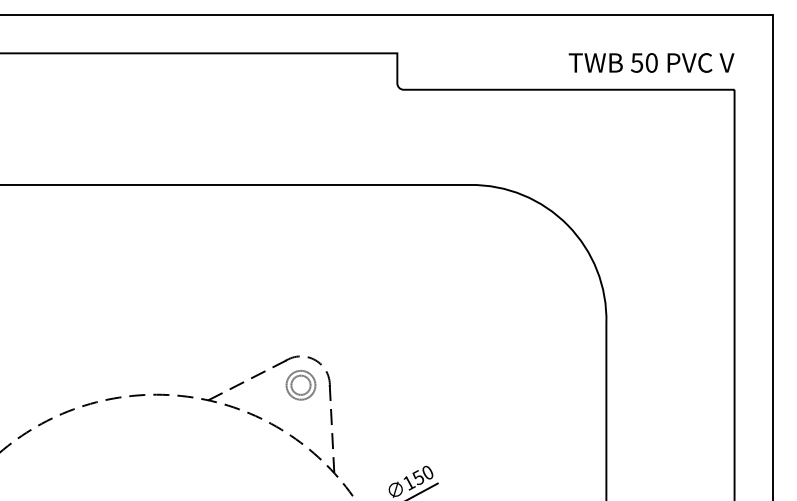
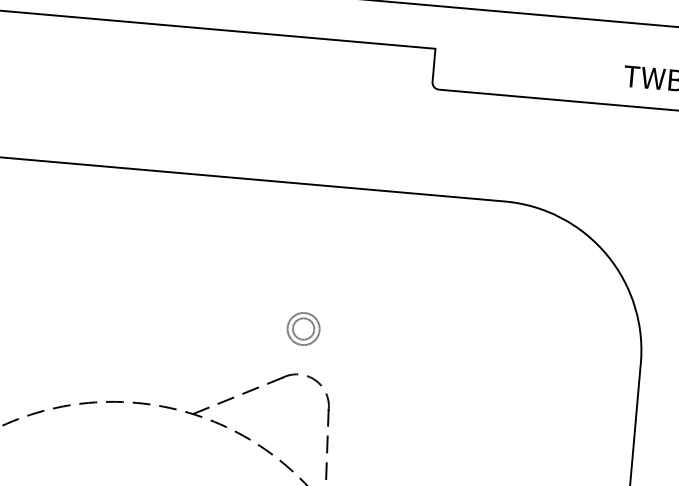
part: (300, 385) -> (303, 329), moved

